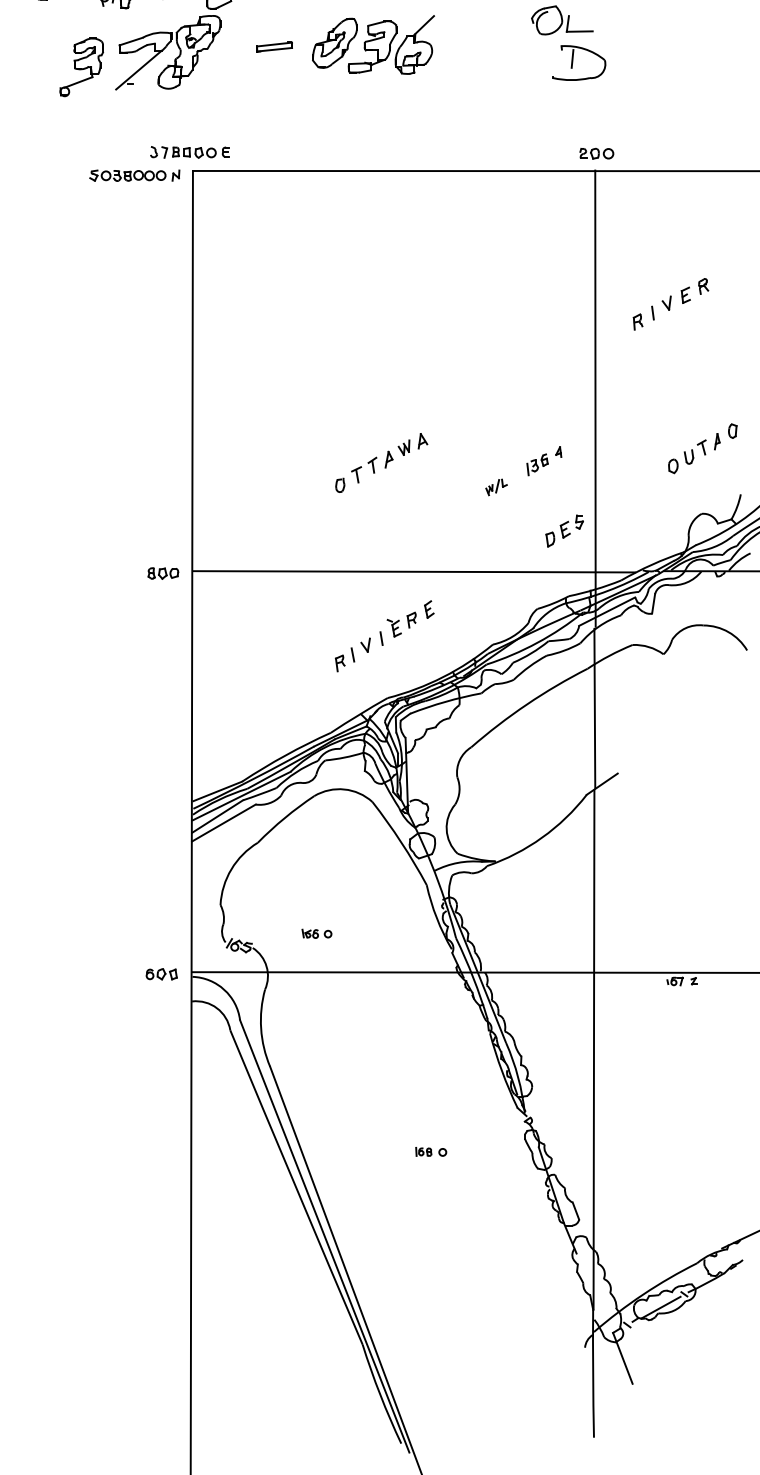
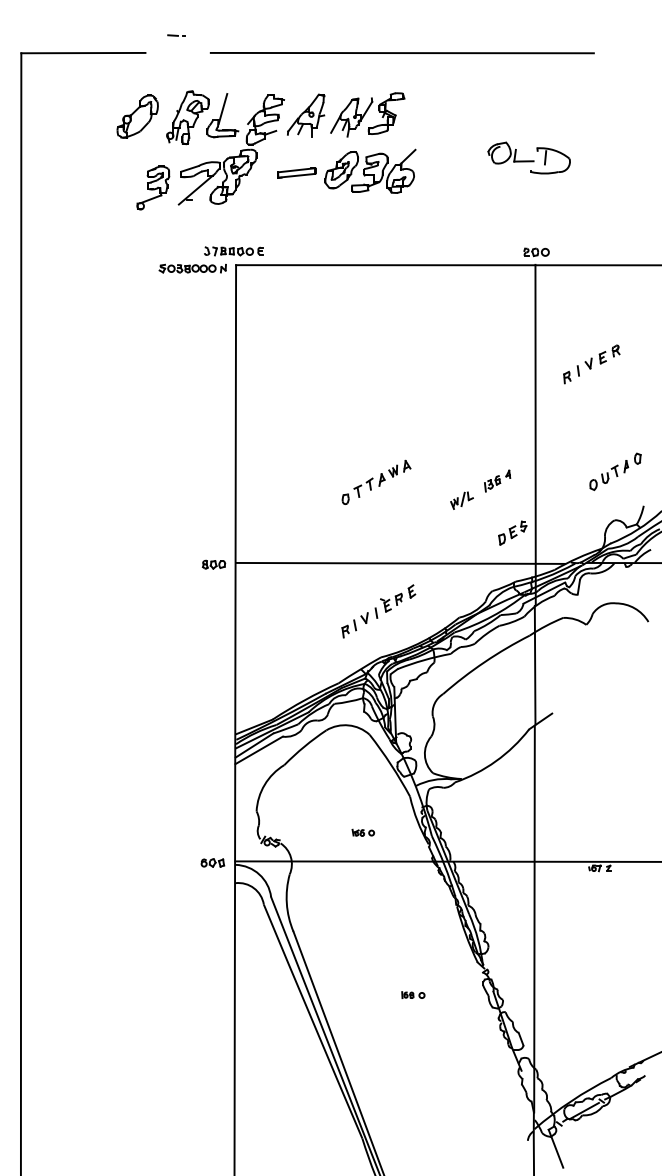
part: (274, 46) -> (296, 172), size x1.43
part: (579, 62) -> (550, 160), moved
part: (495, 487) -> (461, 500), size x1.43
part: (315, 933) -> (362, 832), moved

